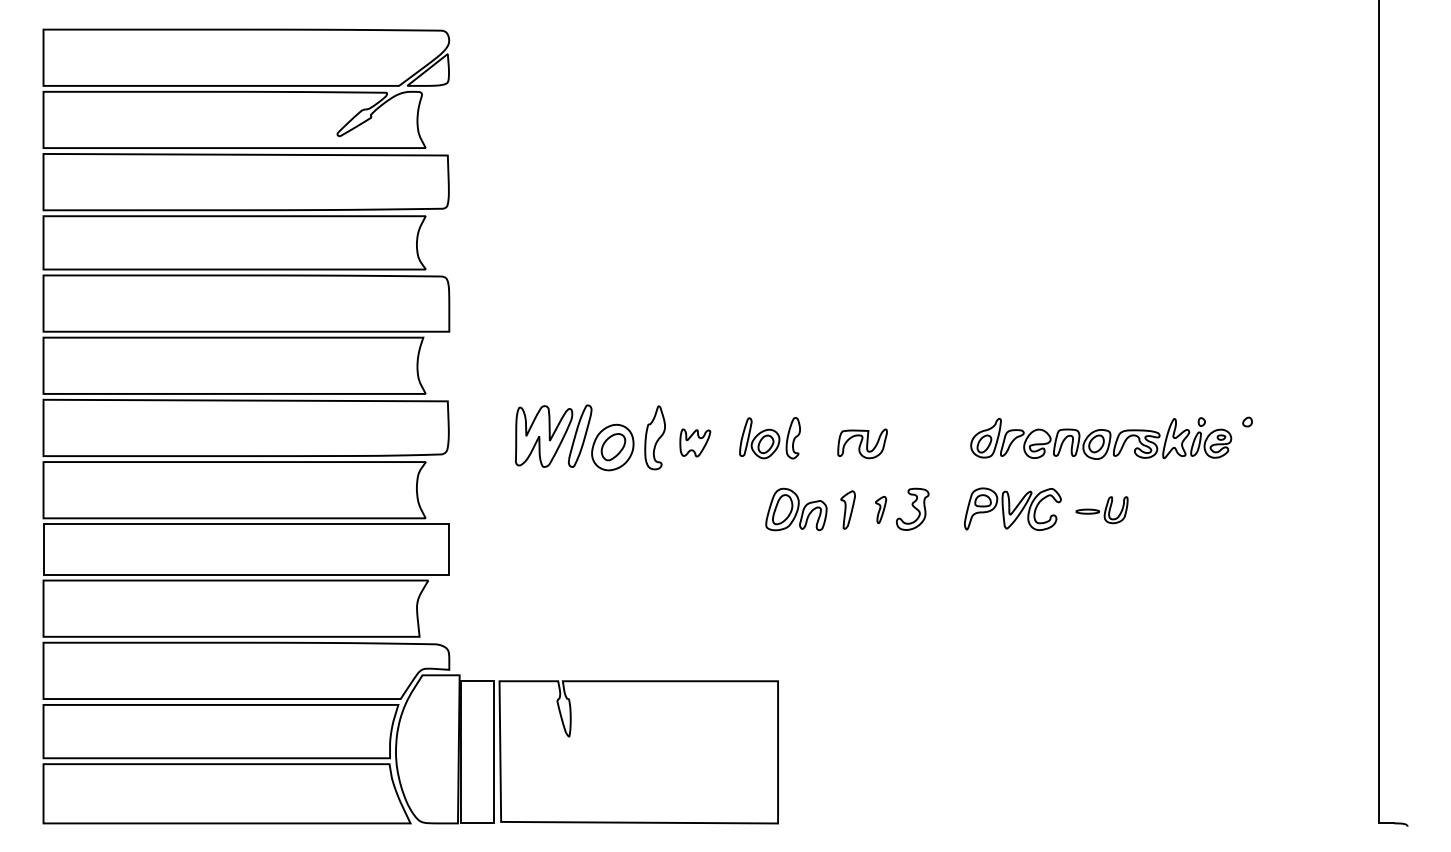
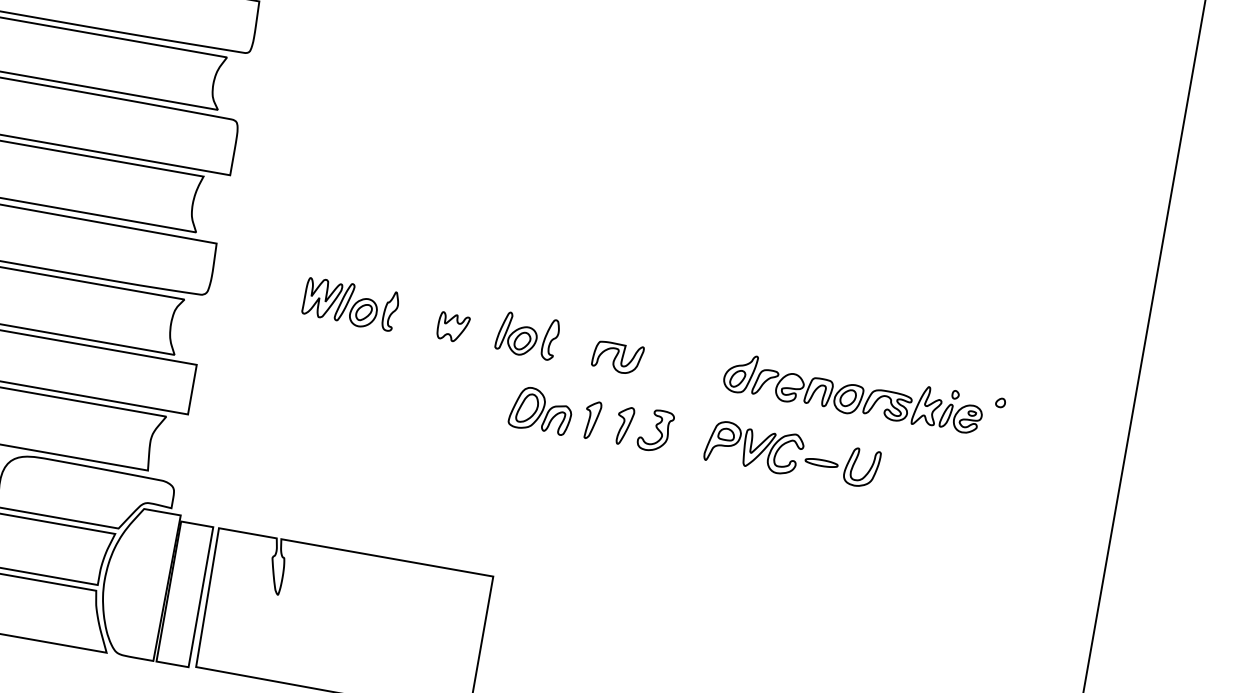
part: (590, 437) -> (350, 303), size x0.62
part: (880, 509) -> (623, 425), size x1.43
part: (1101, 509) -> (841, 463), size x1.43

